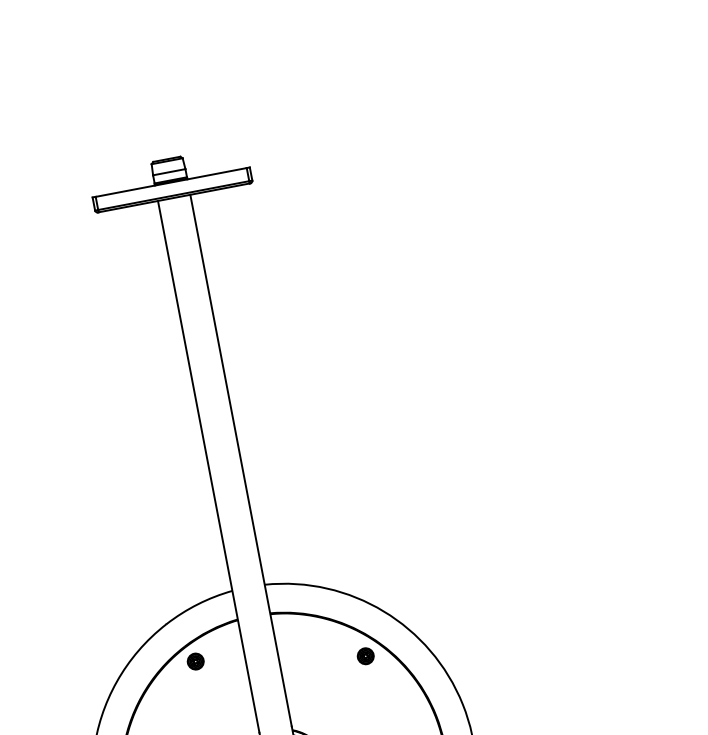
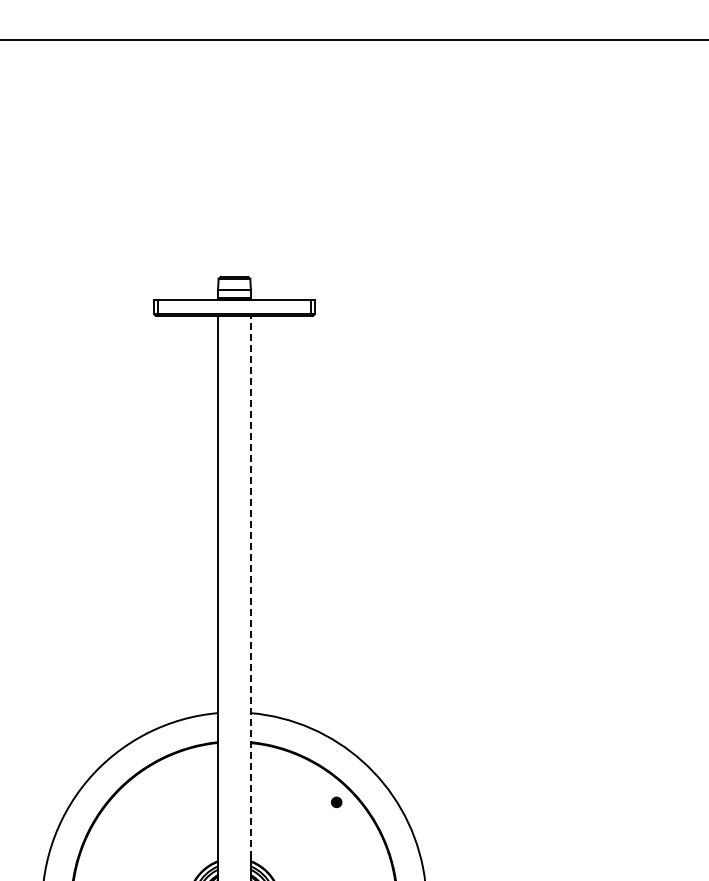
line: (240, 460) -> (250, 586), solid -> dashed
part: (365, 656) -> (336, 802), size x0.6
part: (195, 661) -> (168, 775), removed

